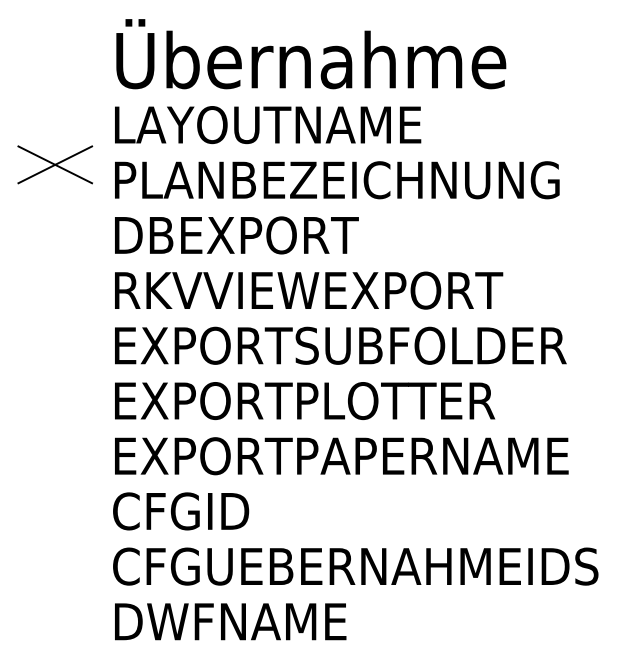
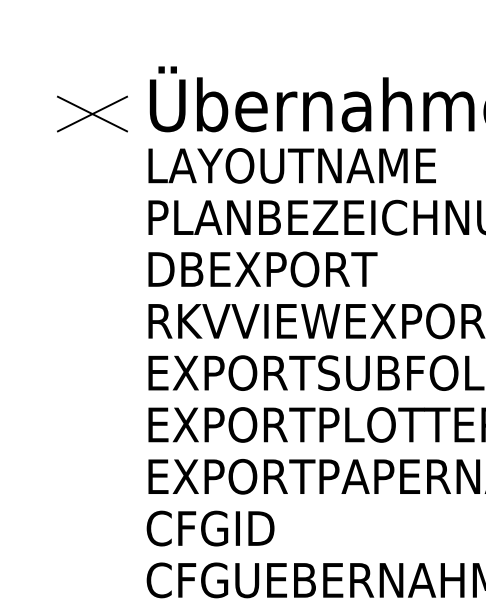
part: (55, 164) -> (92, 113), moved

